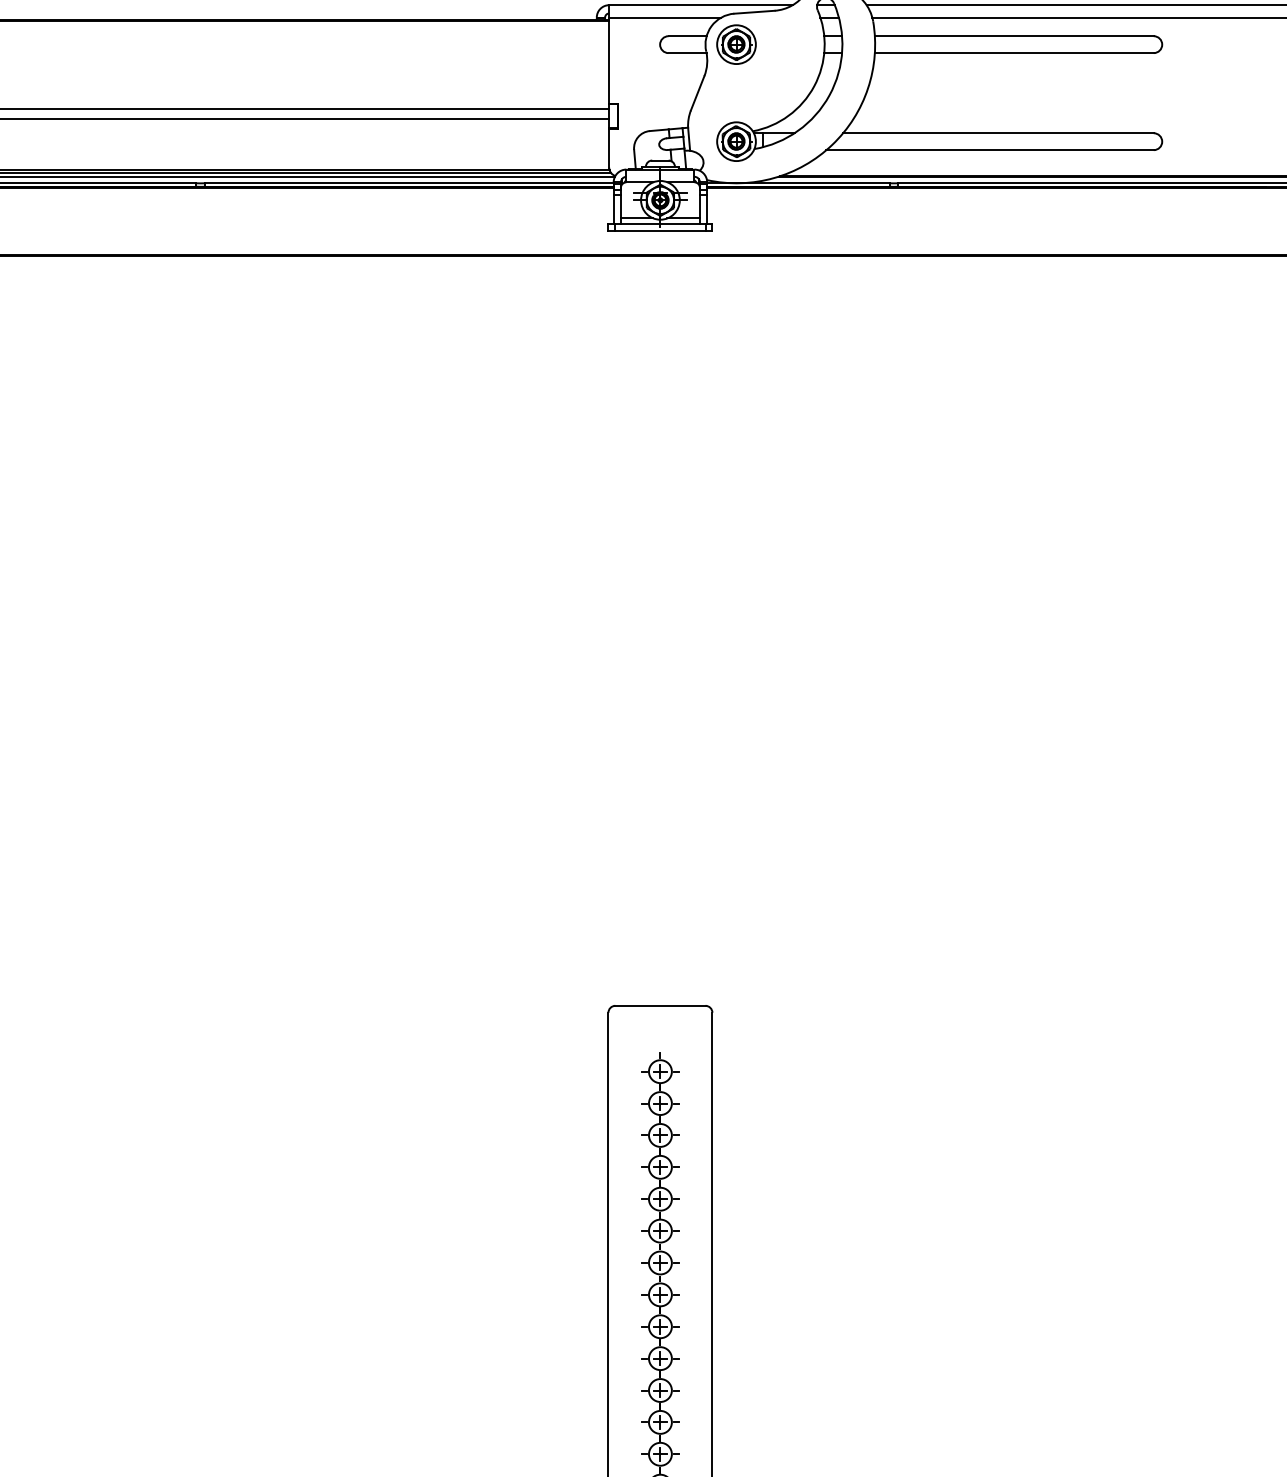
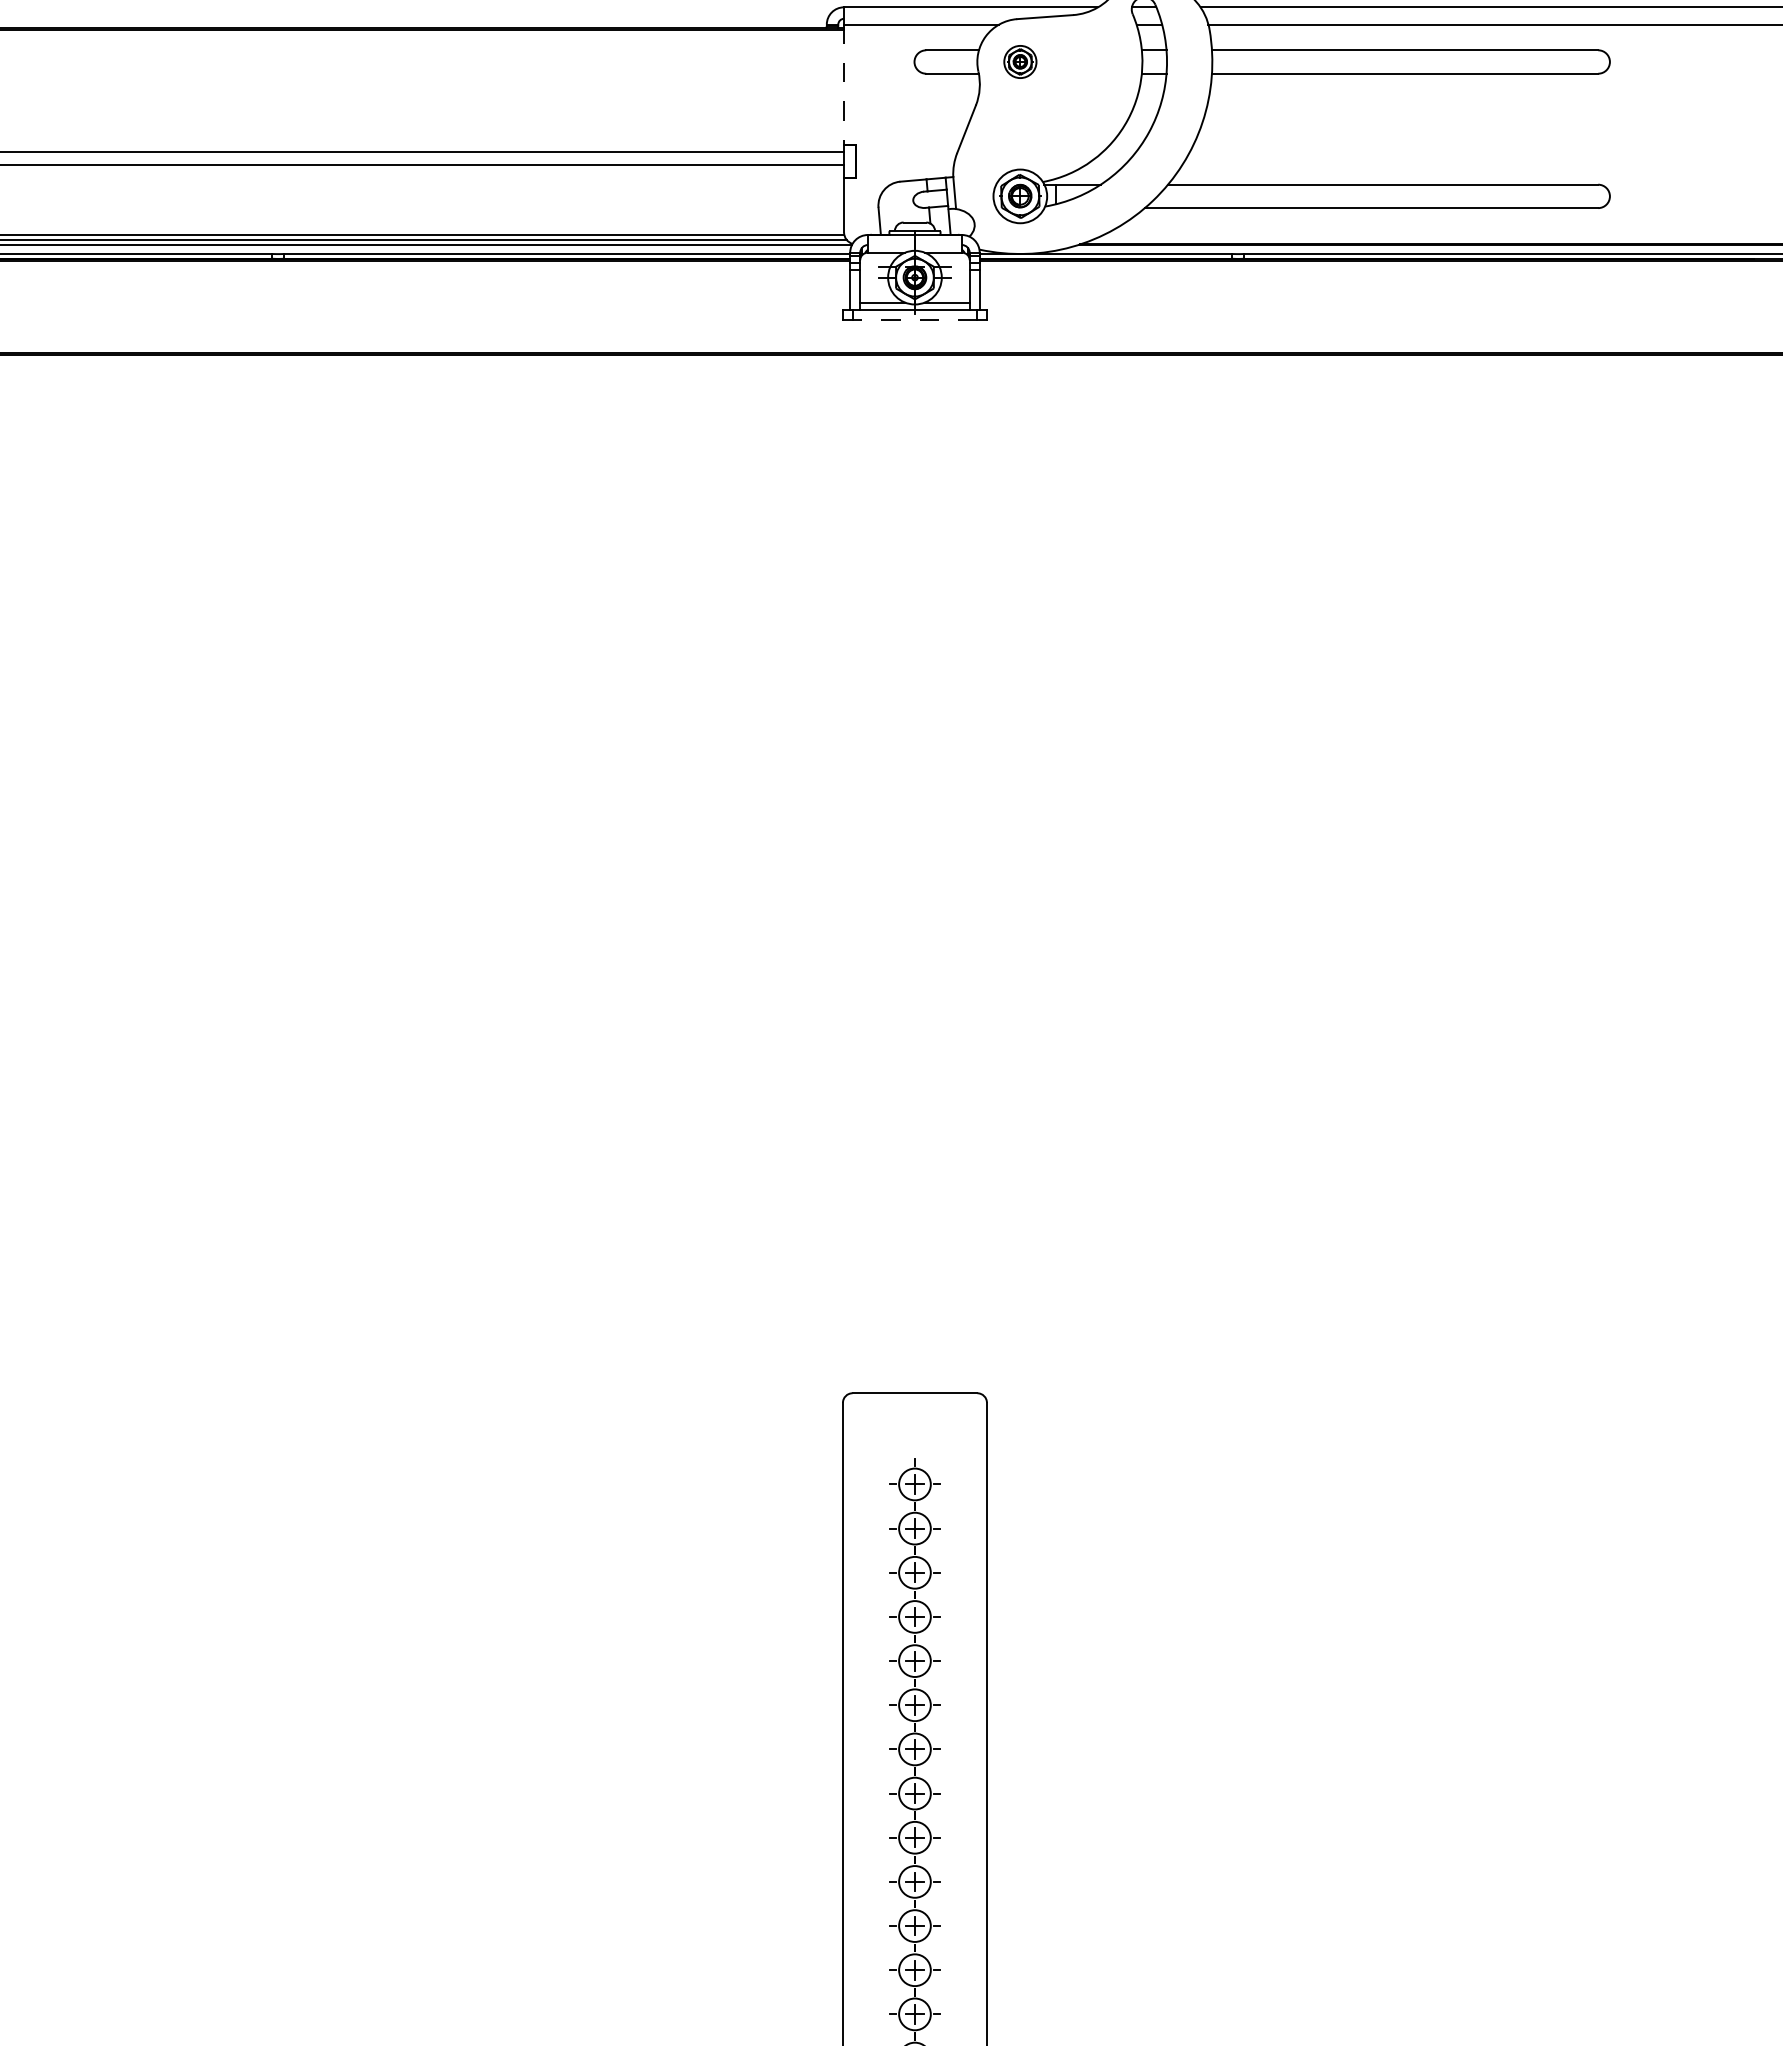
part: (736, 44) -> (1020, 61), size x0.6
line: (609, 61) -> (844, 85), solid -> dashed
line: (660, 231) -> (914, 320), solid -> dashed

